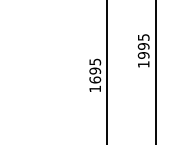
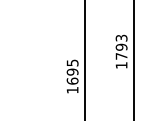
text: (143, 46) -> (121, 47), 1995 -> 1793

